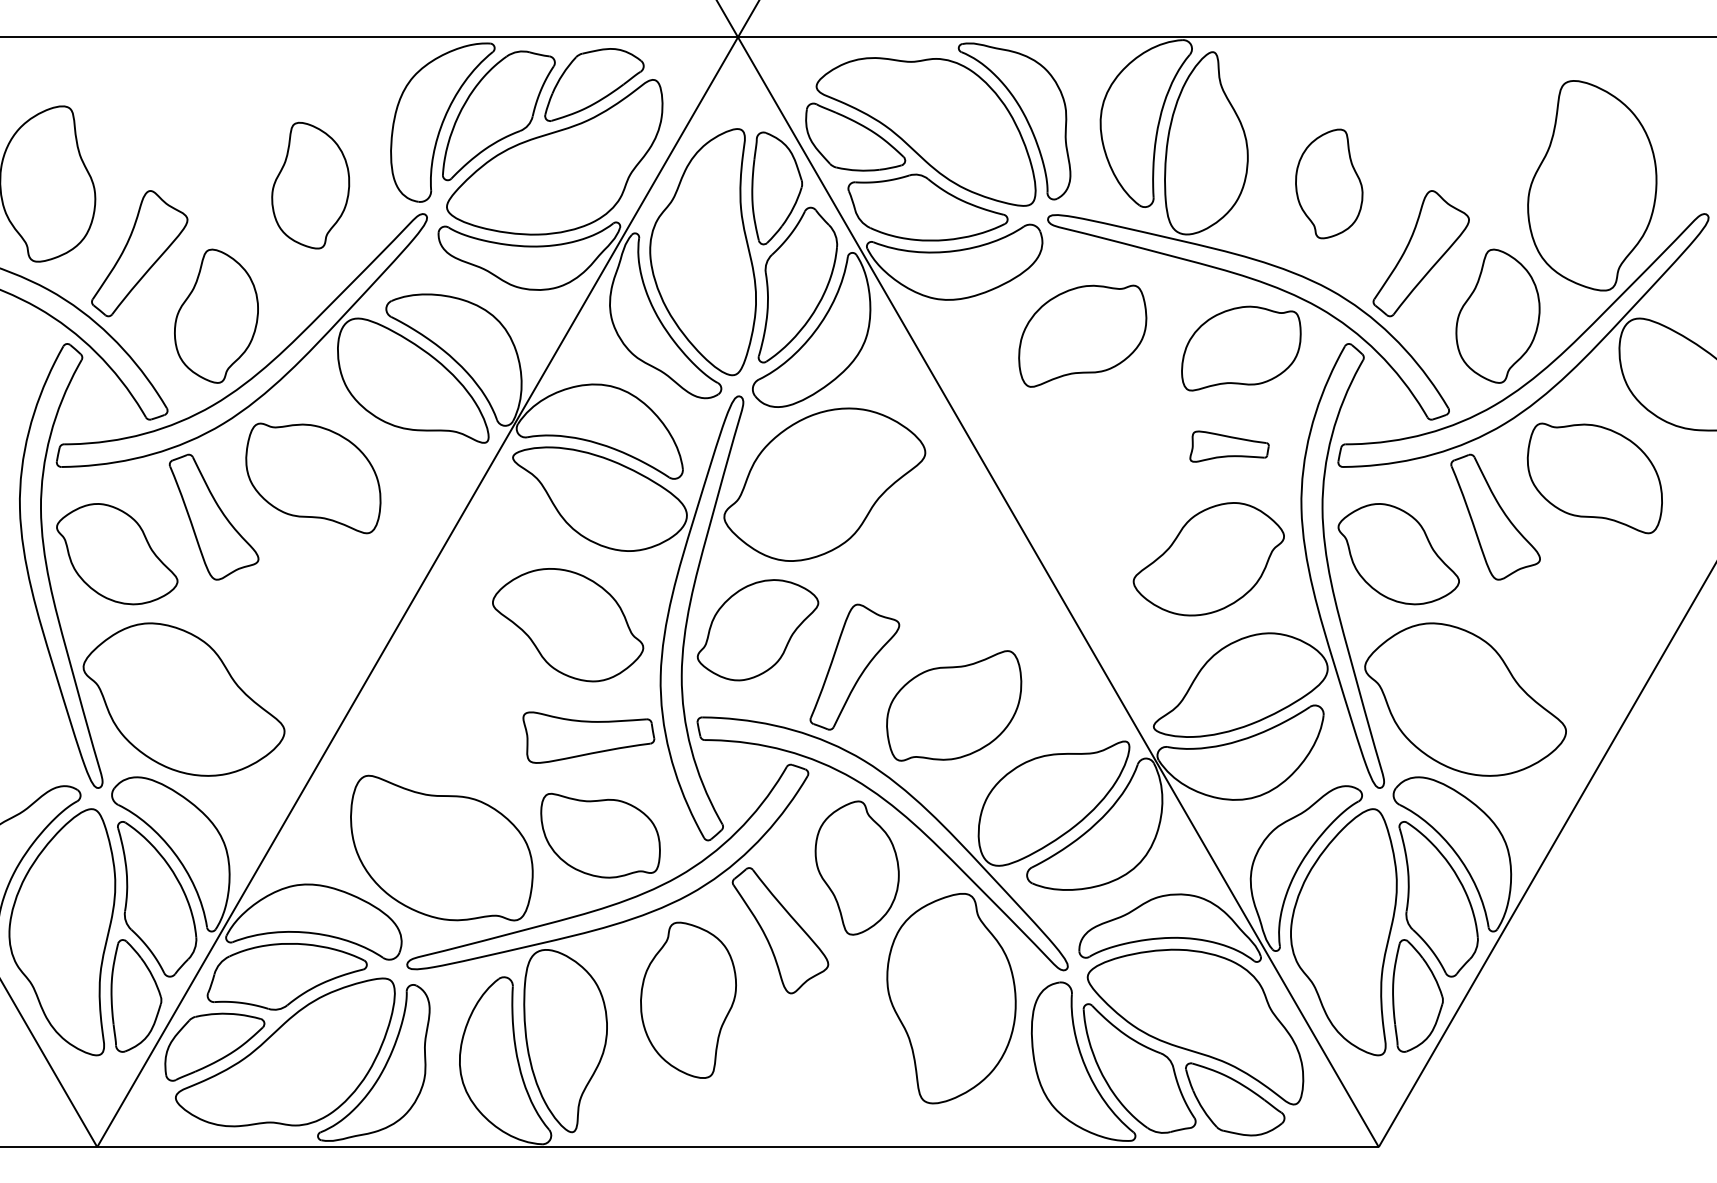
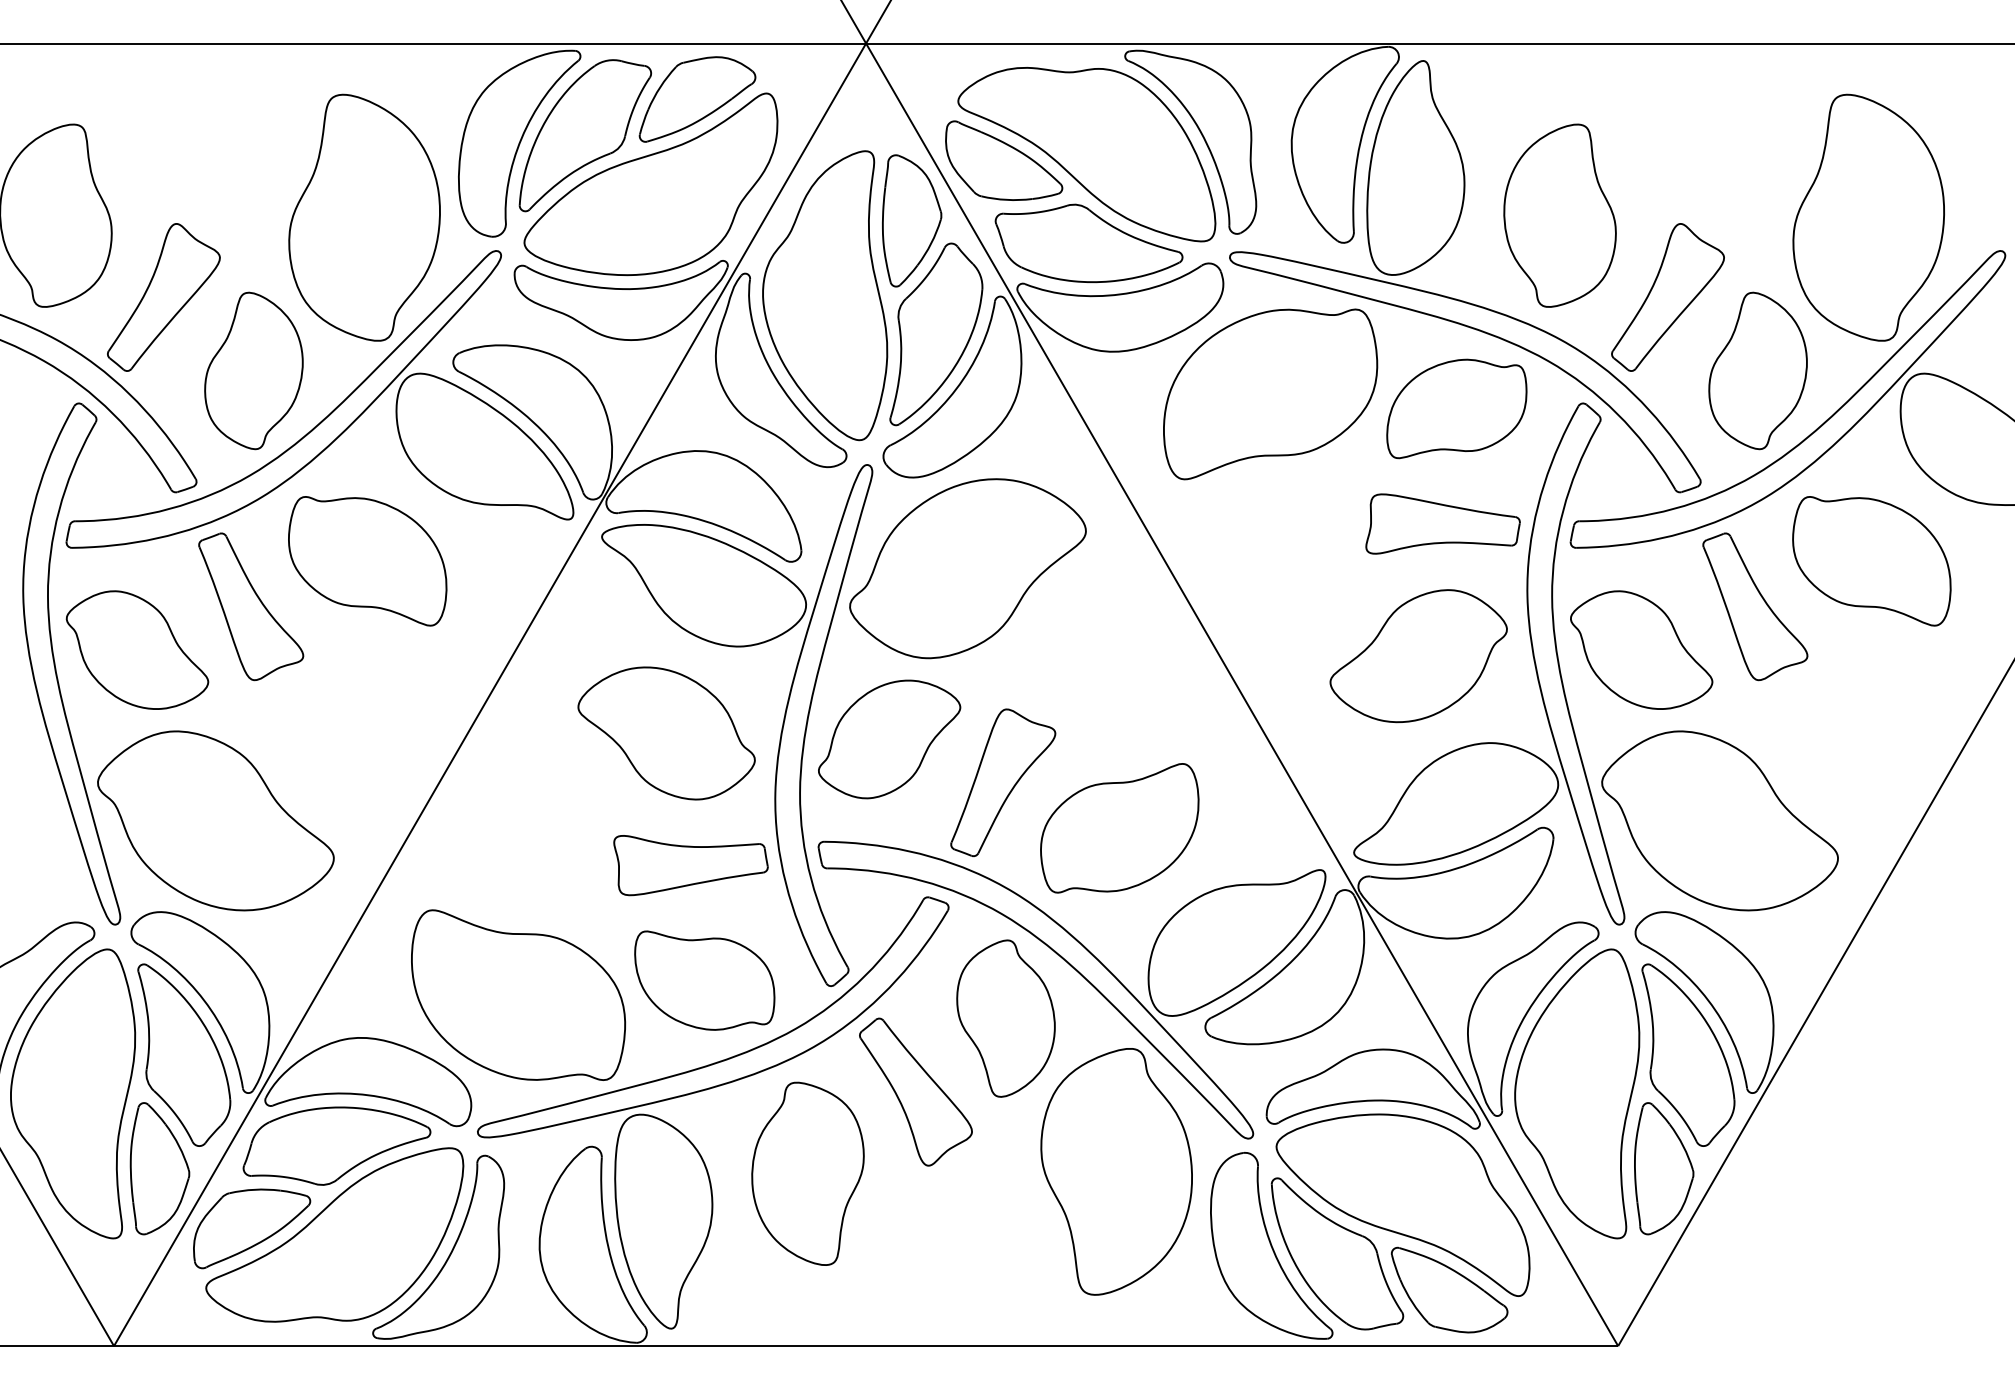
part: (1328, 183) -> (1559, 215), size x1.43
part: (310, 185) -> (364, 217), size x1.67
part: (1082, 336) -> (1270, 394), size x1.43
part: (1229, 446) -> (1442, 523), size x1.67

